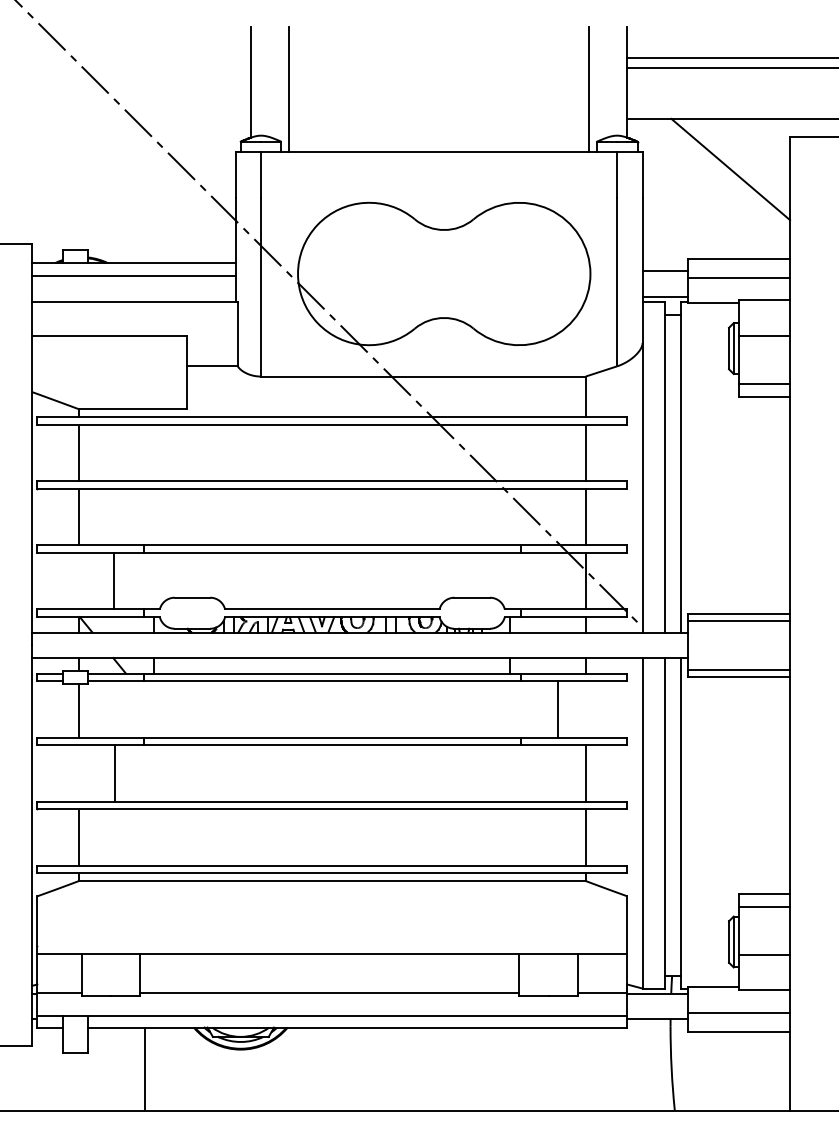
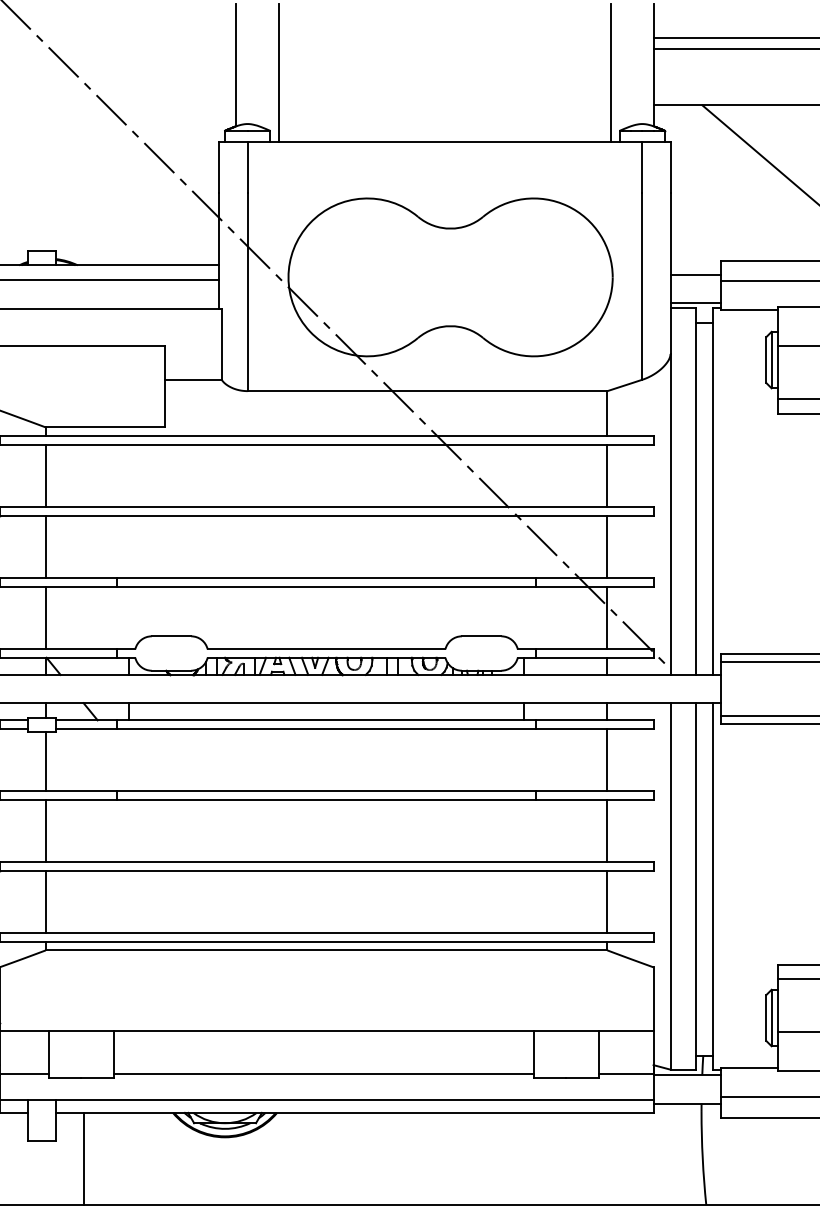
line: (114, 580) -> (46, 617), moved
line: (557, 709) -> (607, 760), moved
line: (115, 773) -> (46, 831), moved
line: (144, 1068) -> (83, 1158), moved

